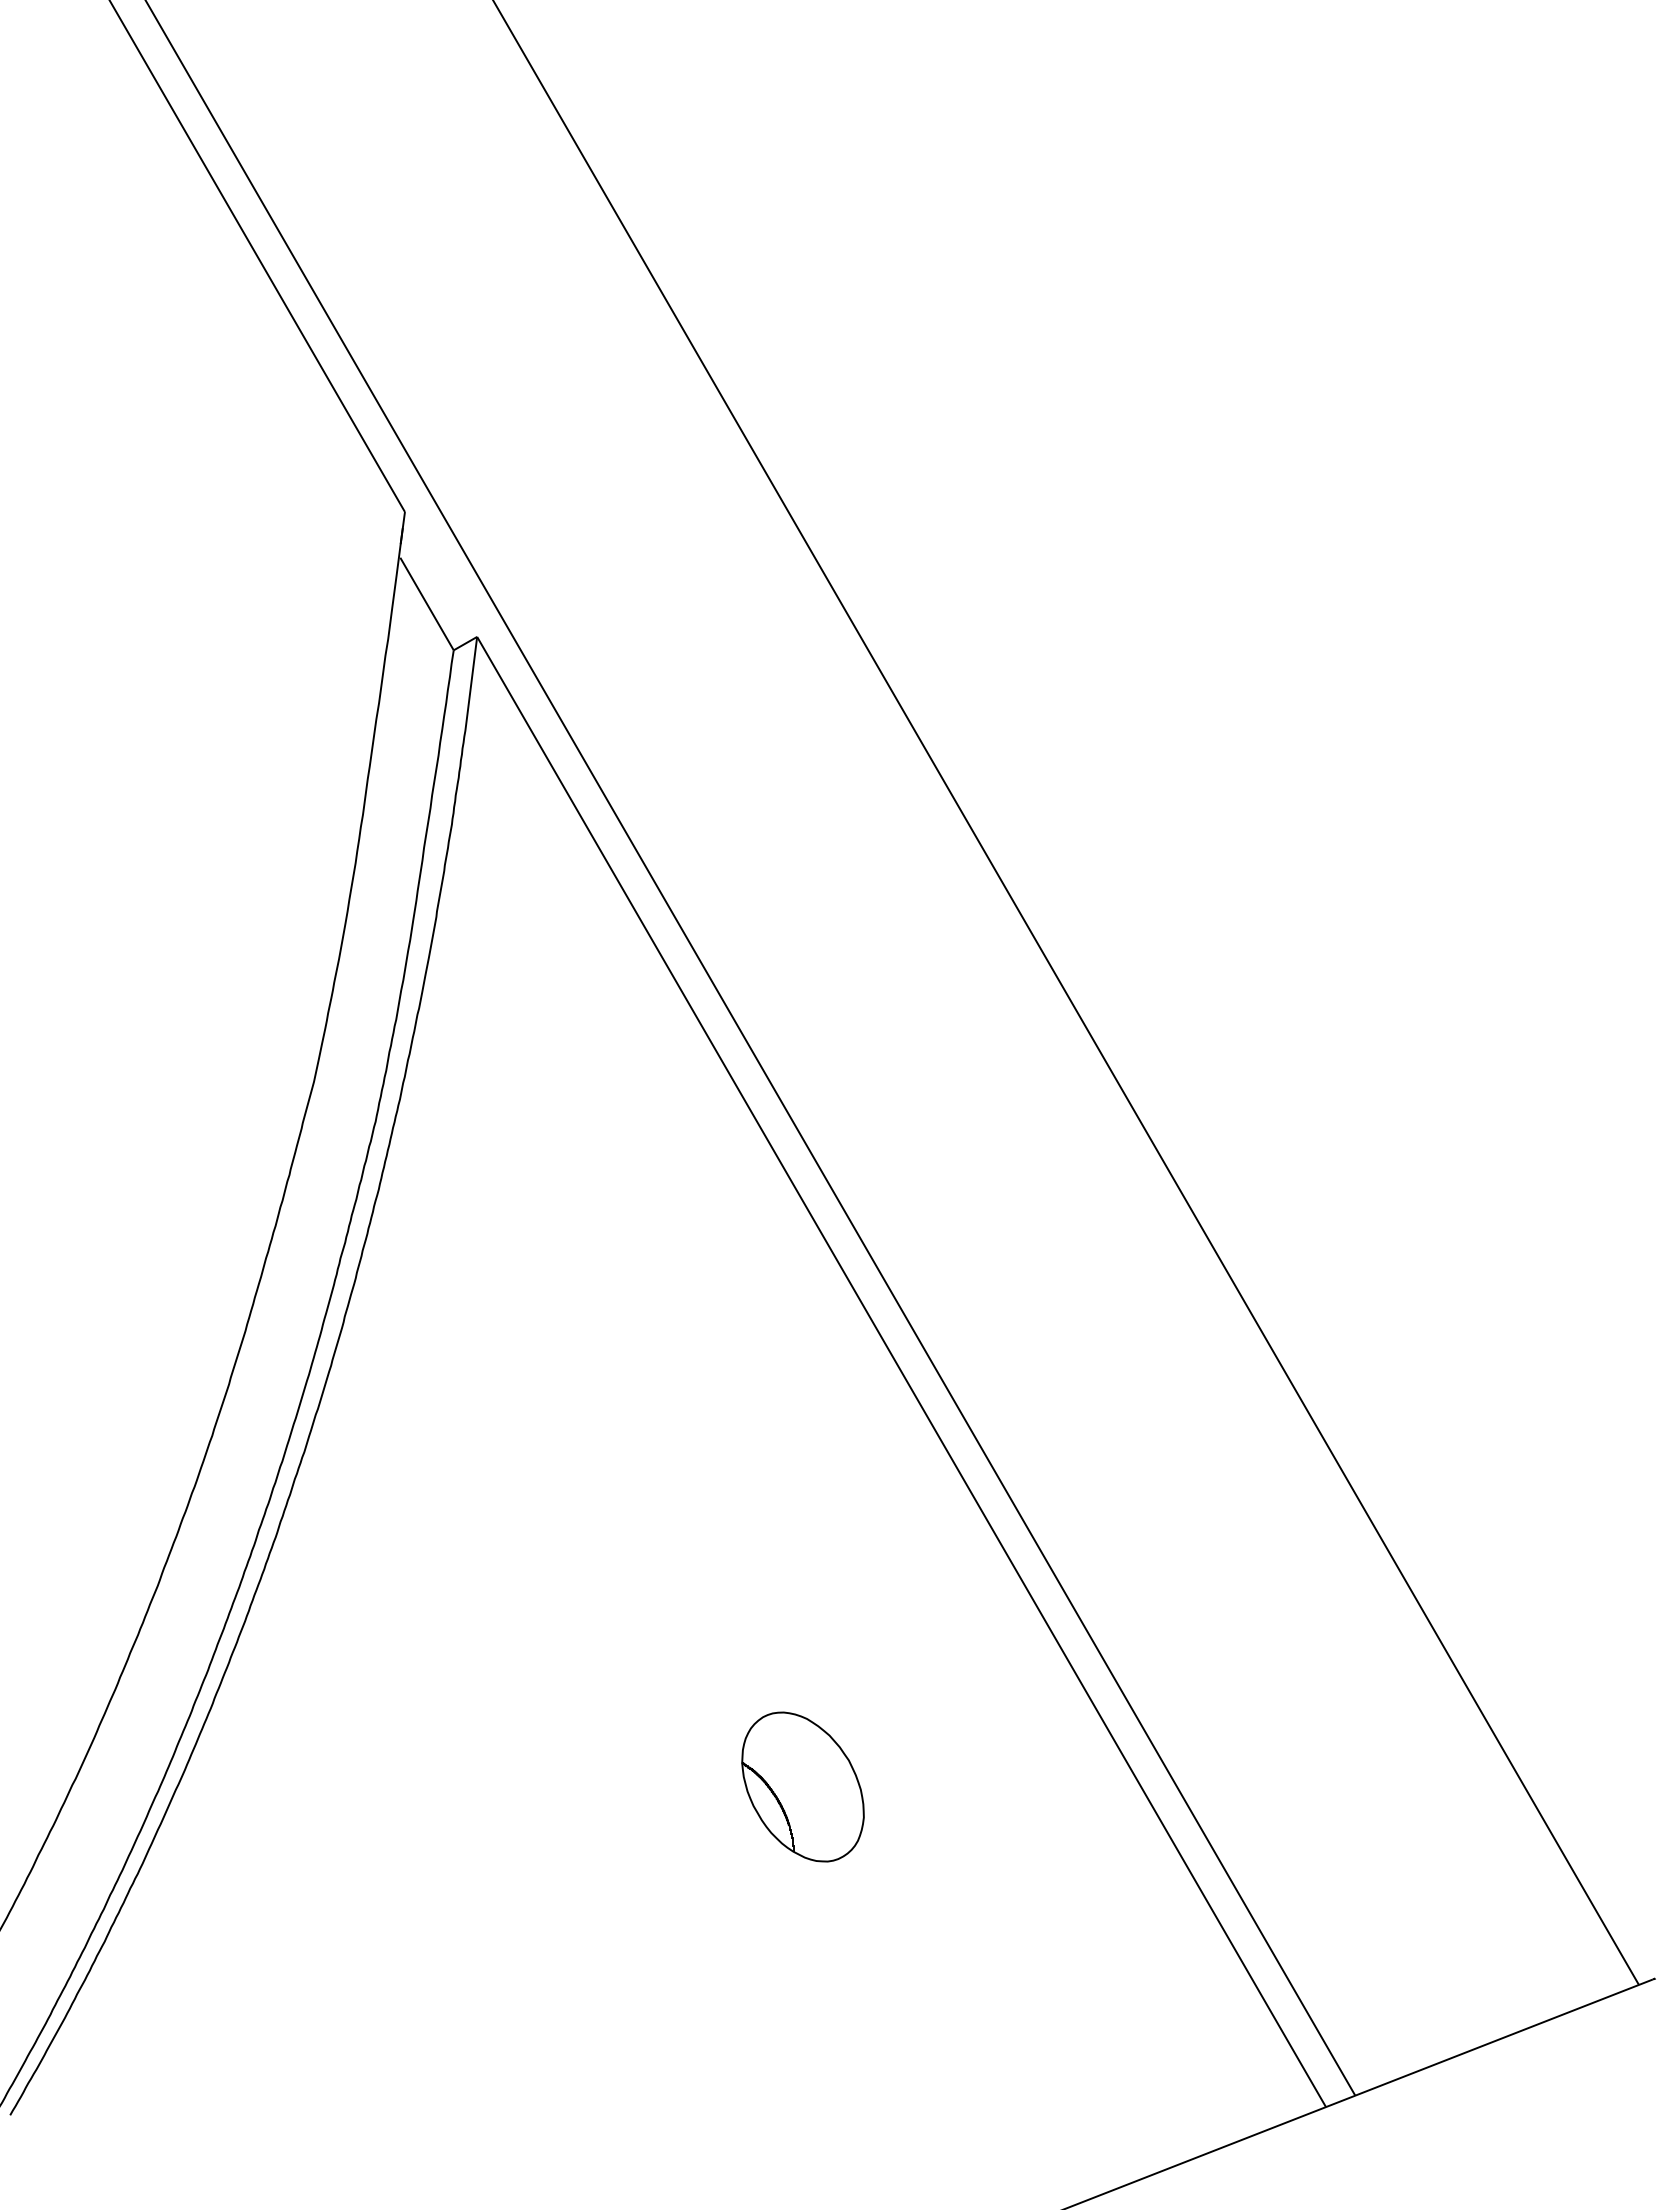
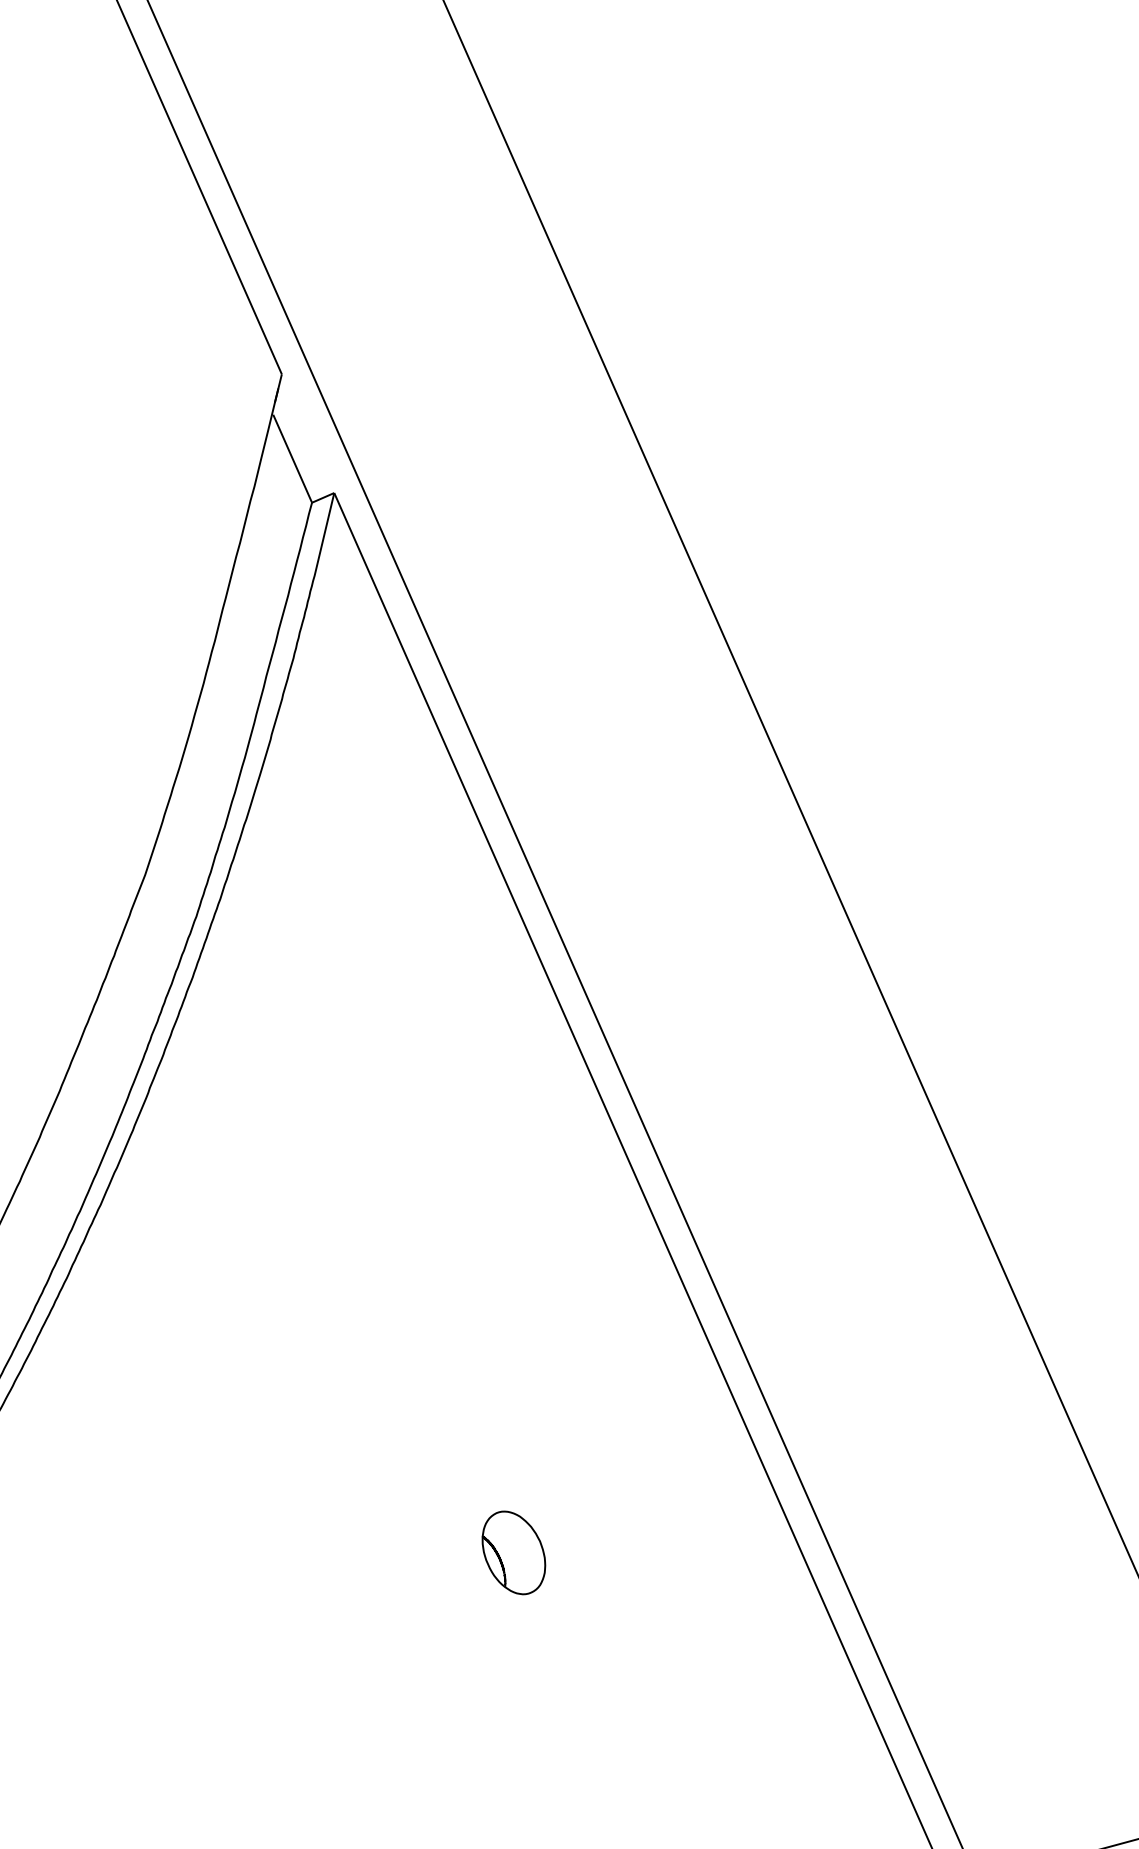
part: (802, 1786) -> (513, 1552), size x0.6

